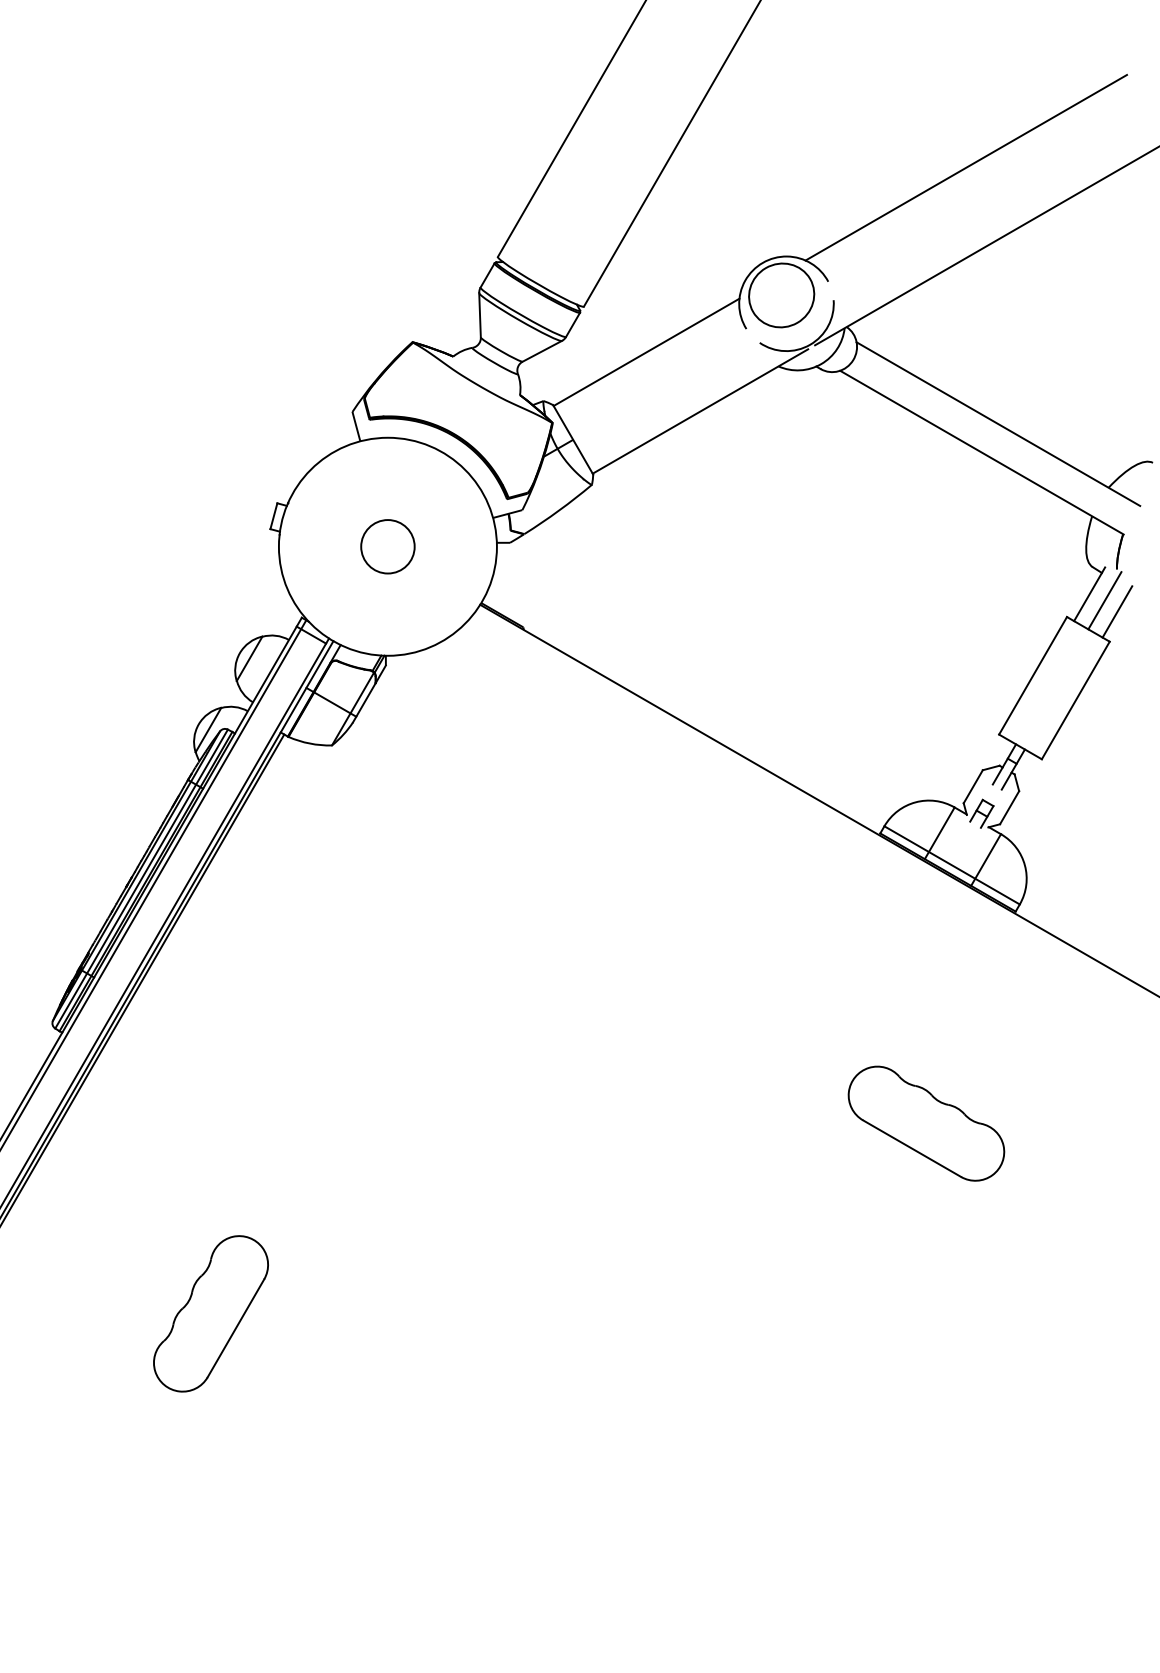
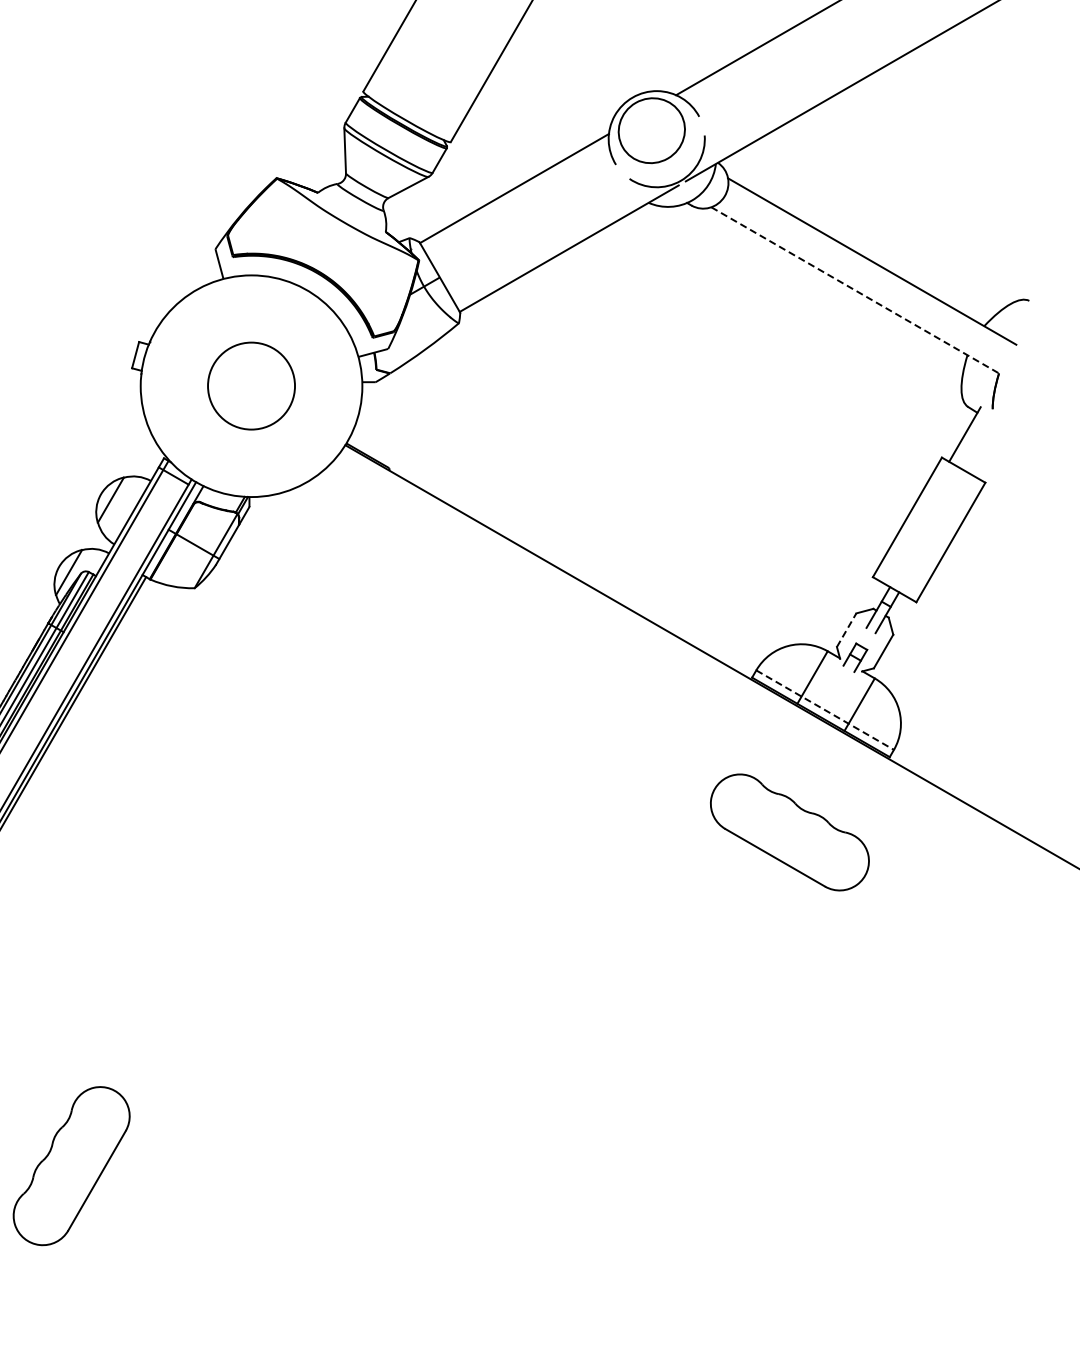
line: (981, 452) -> (855, 290), solid -> dashed
circle: (387, 546) -> (251, 385), size x1.6
line: (1104, 600) -> (980, 440), removed
line: (1117, 611) -> (993, 452), removed
line: (973, 786) -> (846, 629), solid -> dashed
line: (952, 865) -> (825, 710), solid -> dashed
part: (926, 1123) -> (789, 832), moved

